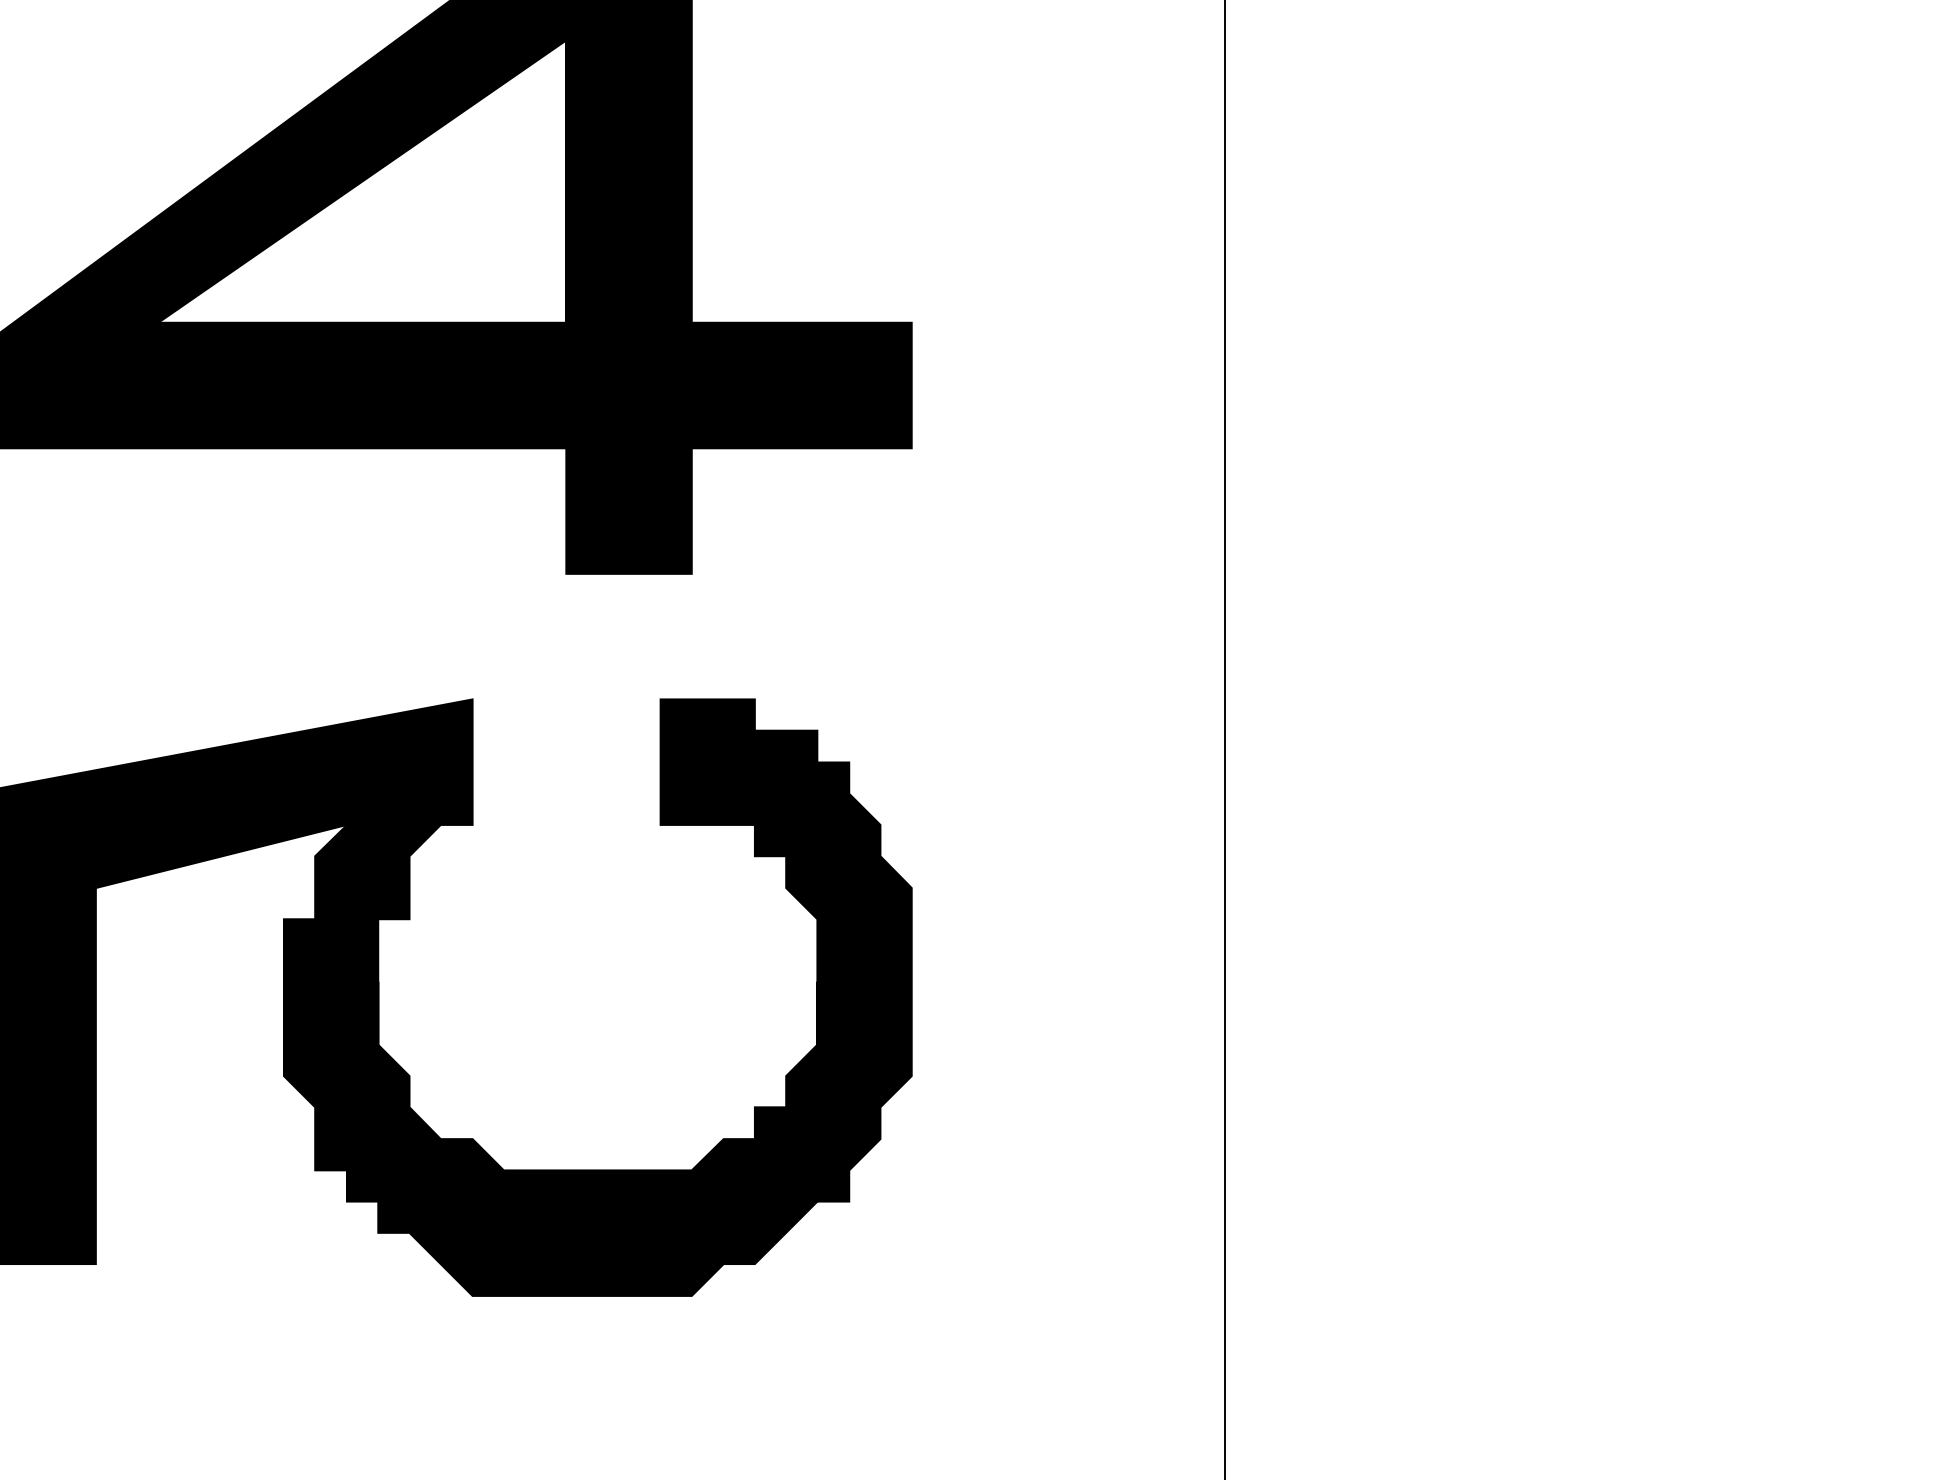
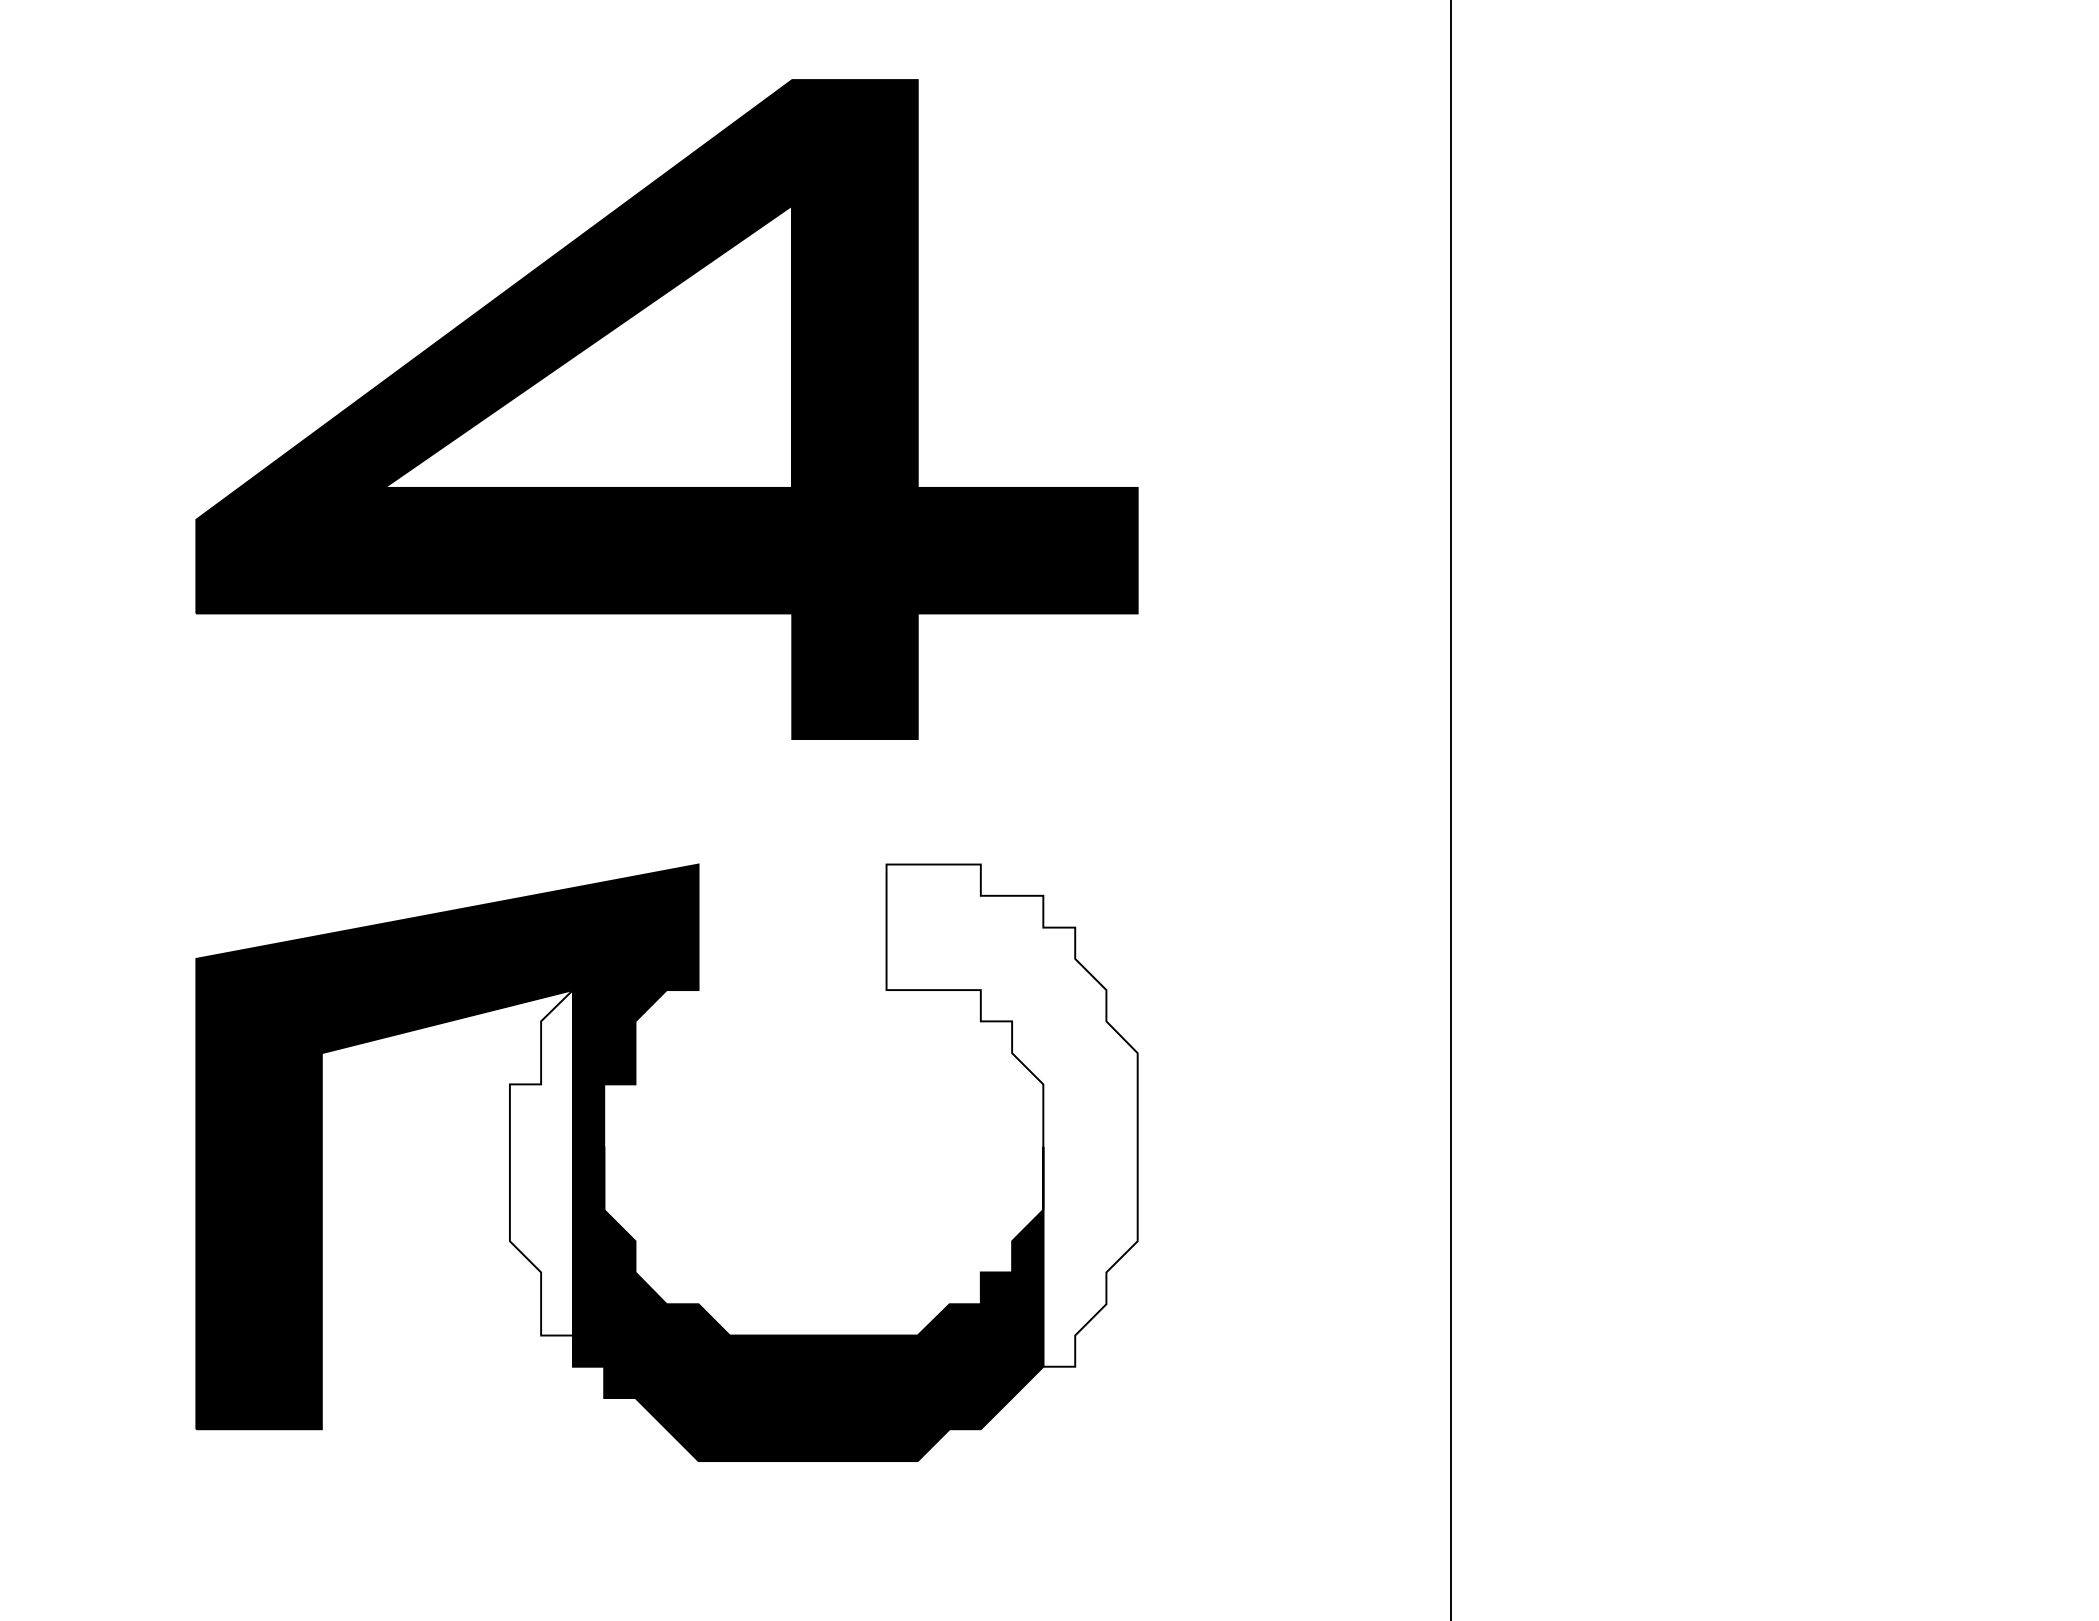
fill: (785, 950) -> (1011, 1115), removed
fill: (314, 1013) -> (540, 1178), removed

